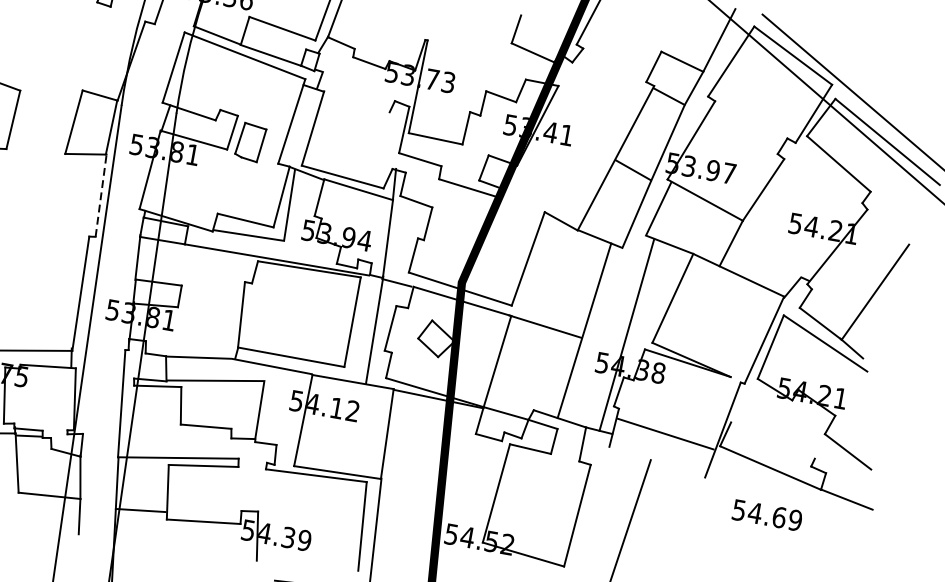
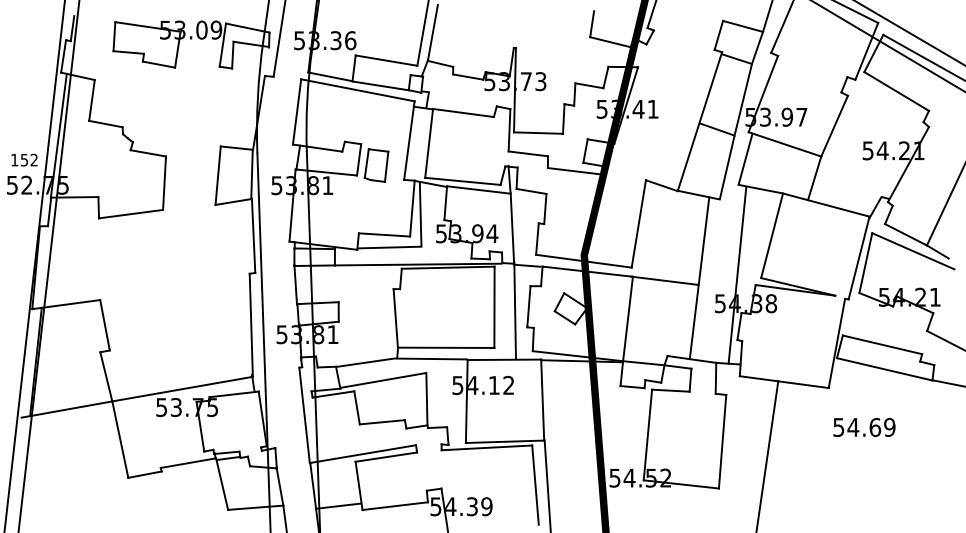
line: (357, 101) -> (463, 112), added
line: (101, 195) -> (253, 235), dashed -> solid
line: (664, 434) -> (783, 382), moved
line: (773, 440) -> (882, 344), added
text: (767, 514) -> (864, 426), moved

